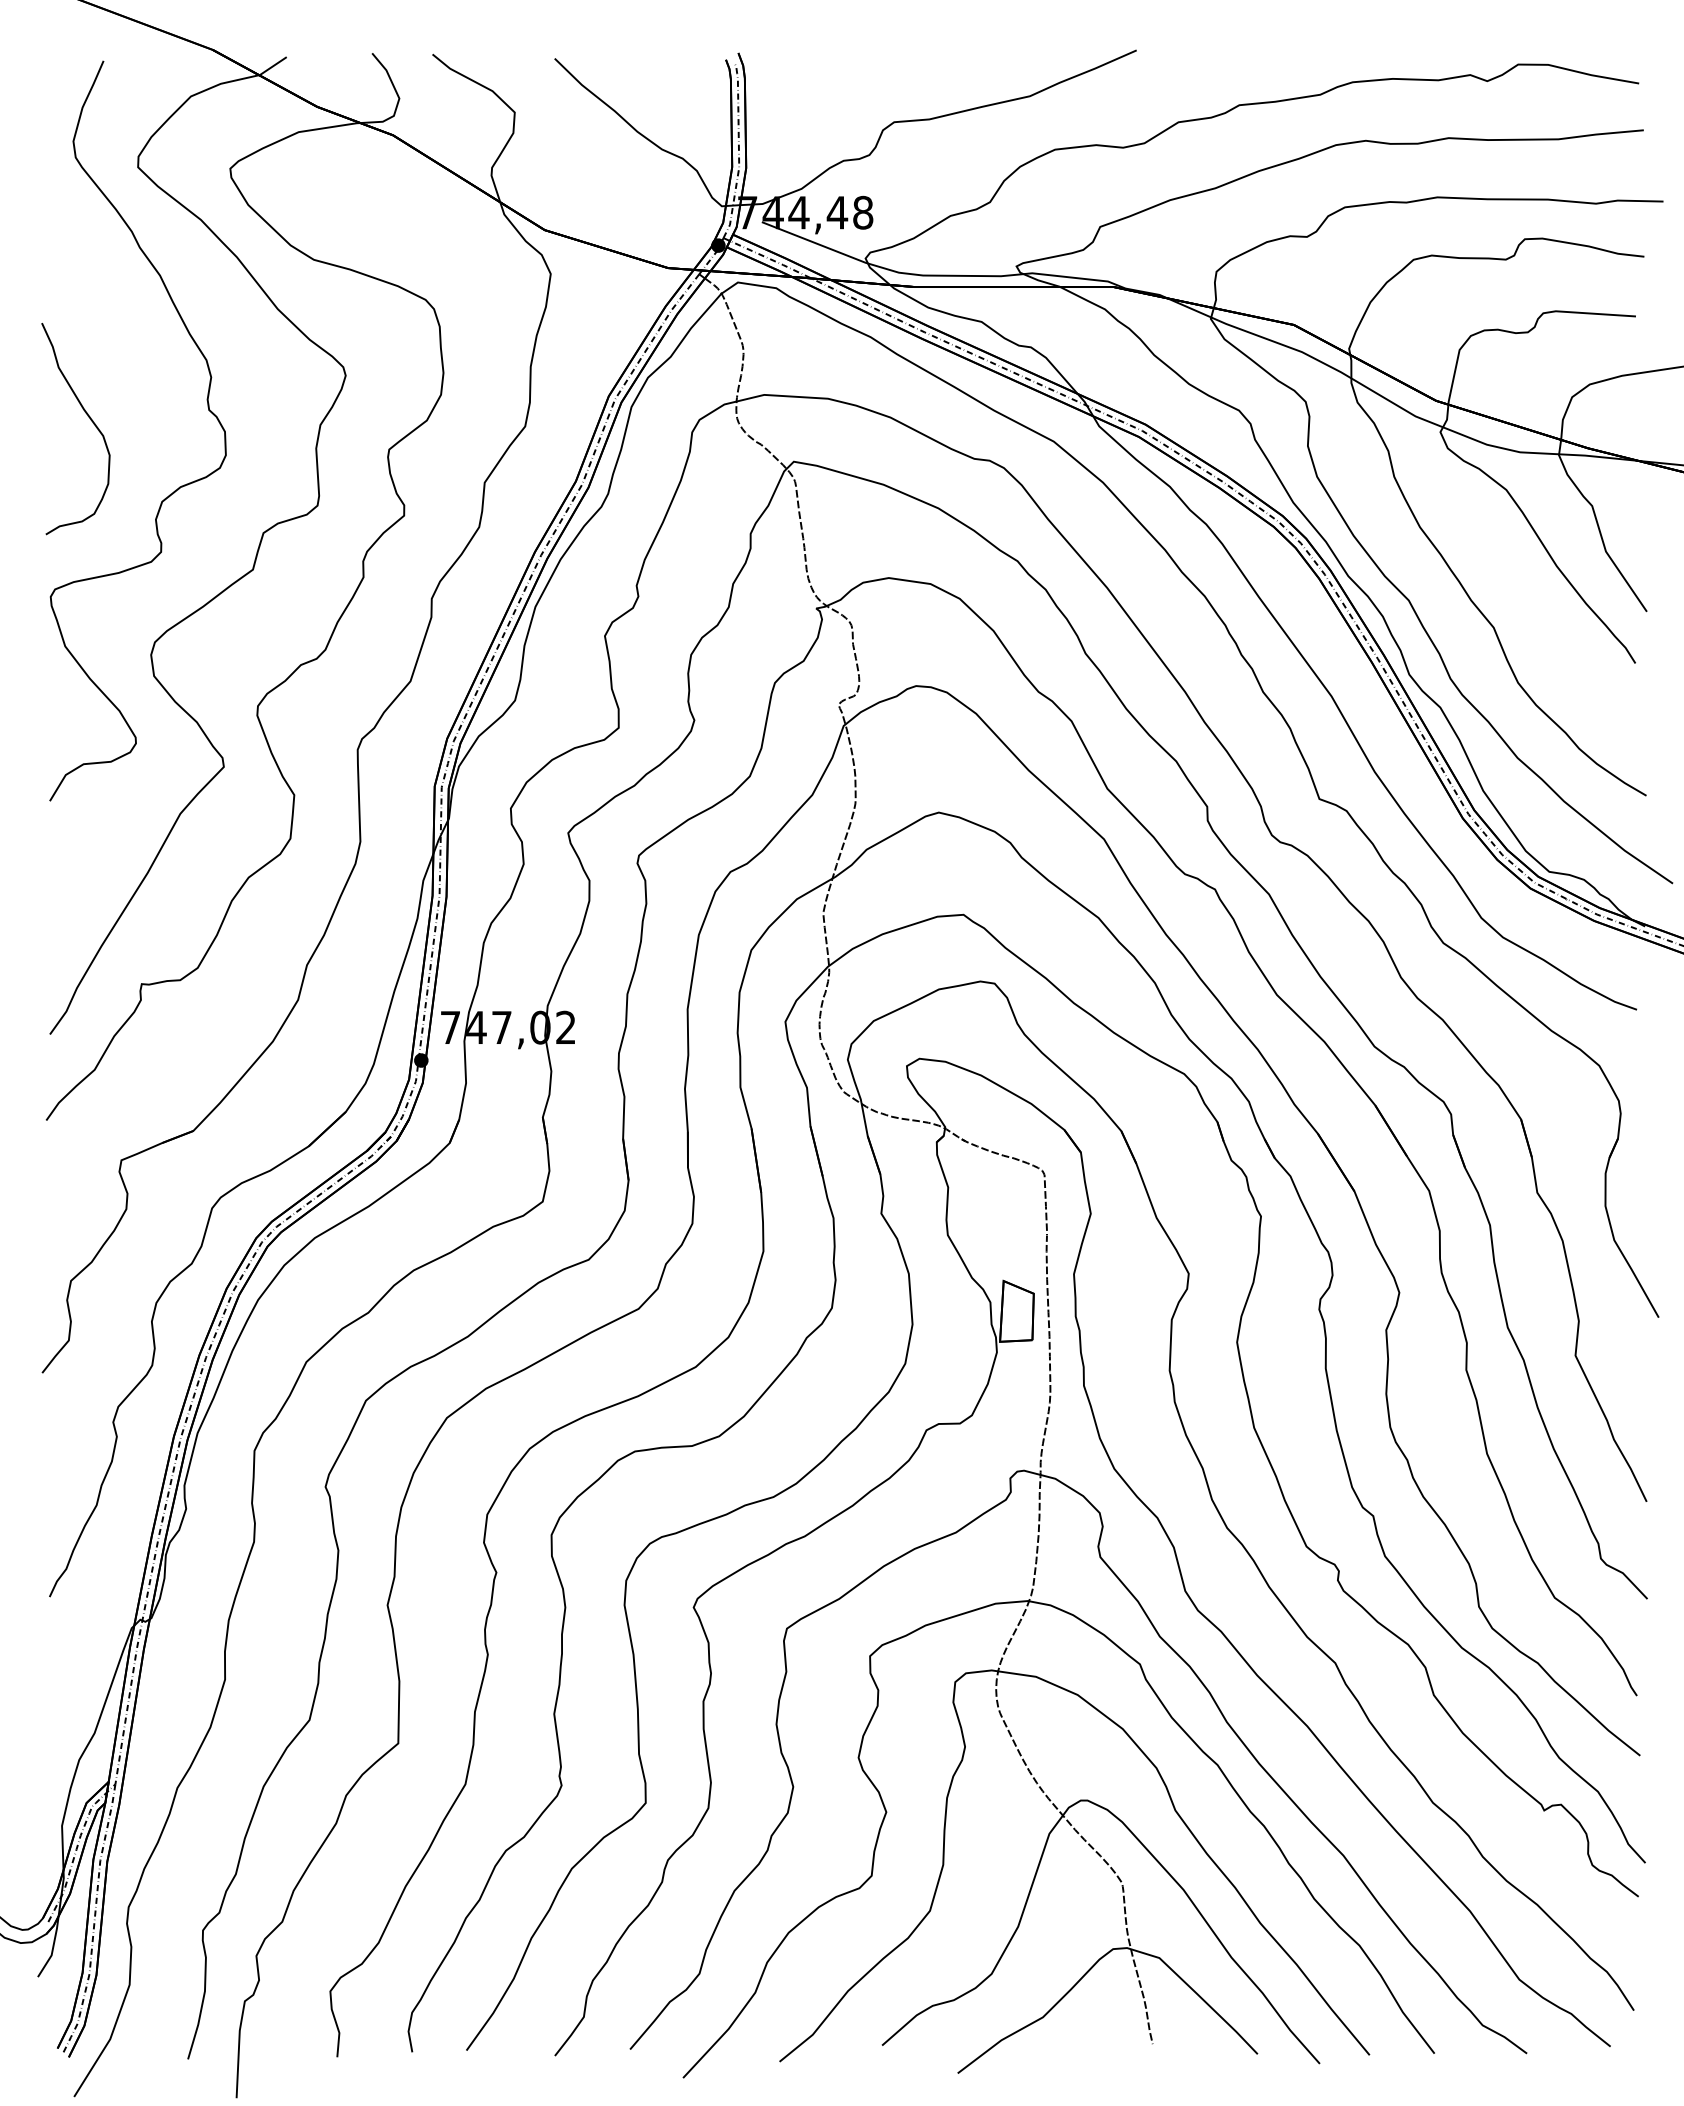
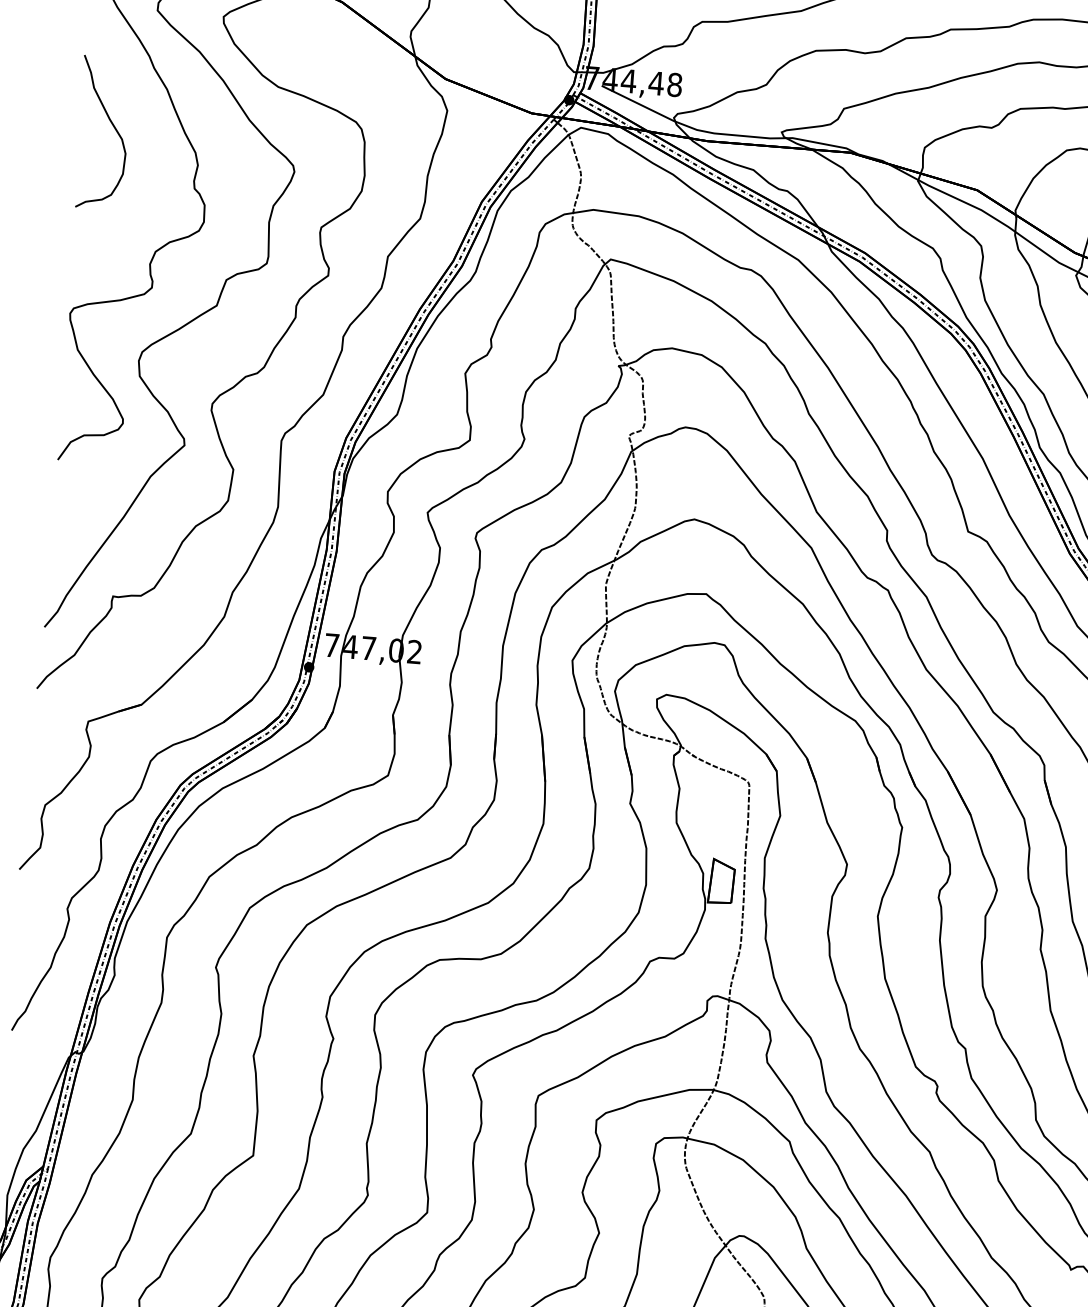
curve: (90, 420) -> (113, 127), moved

